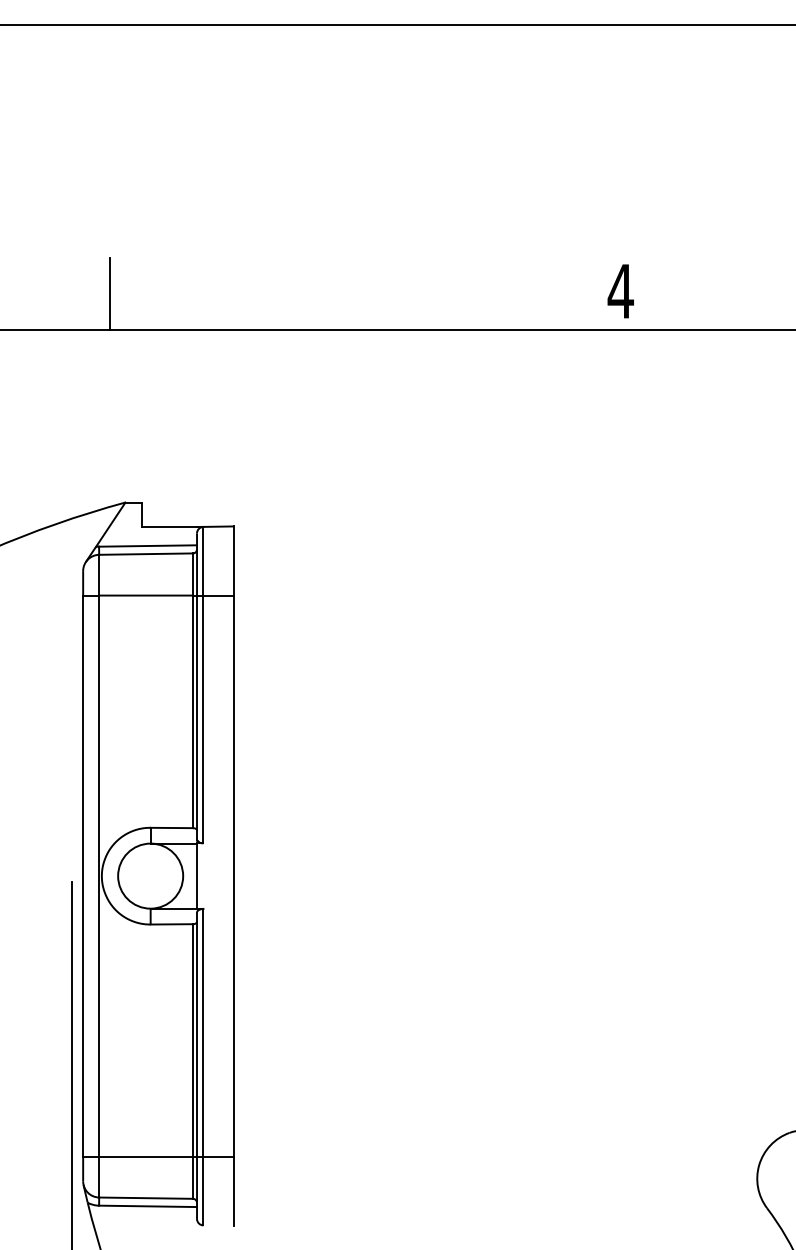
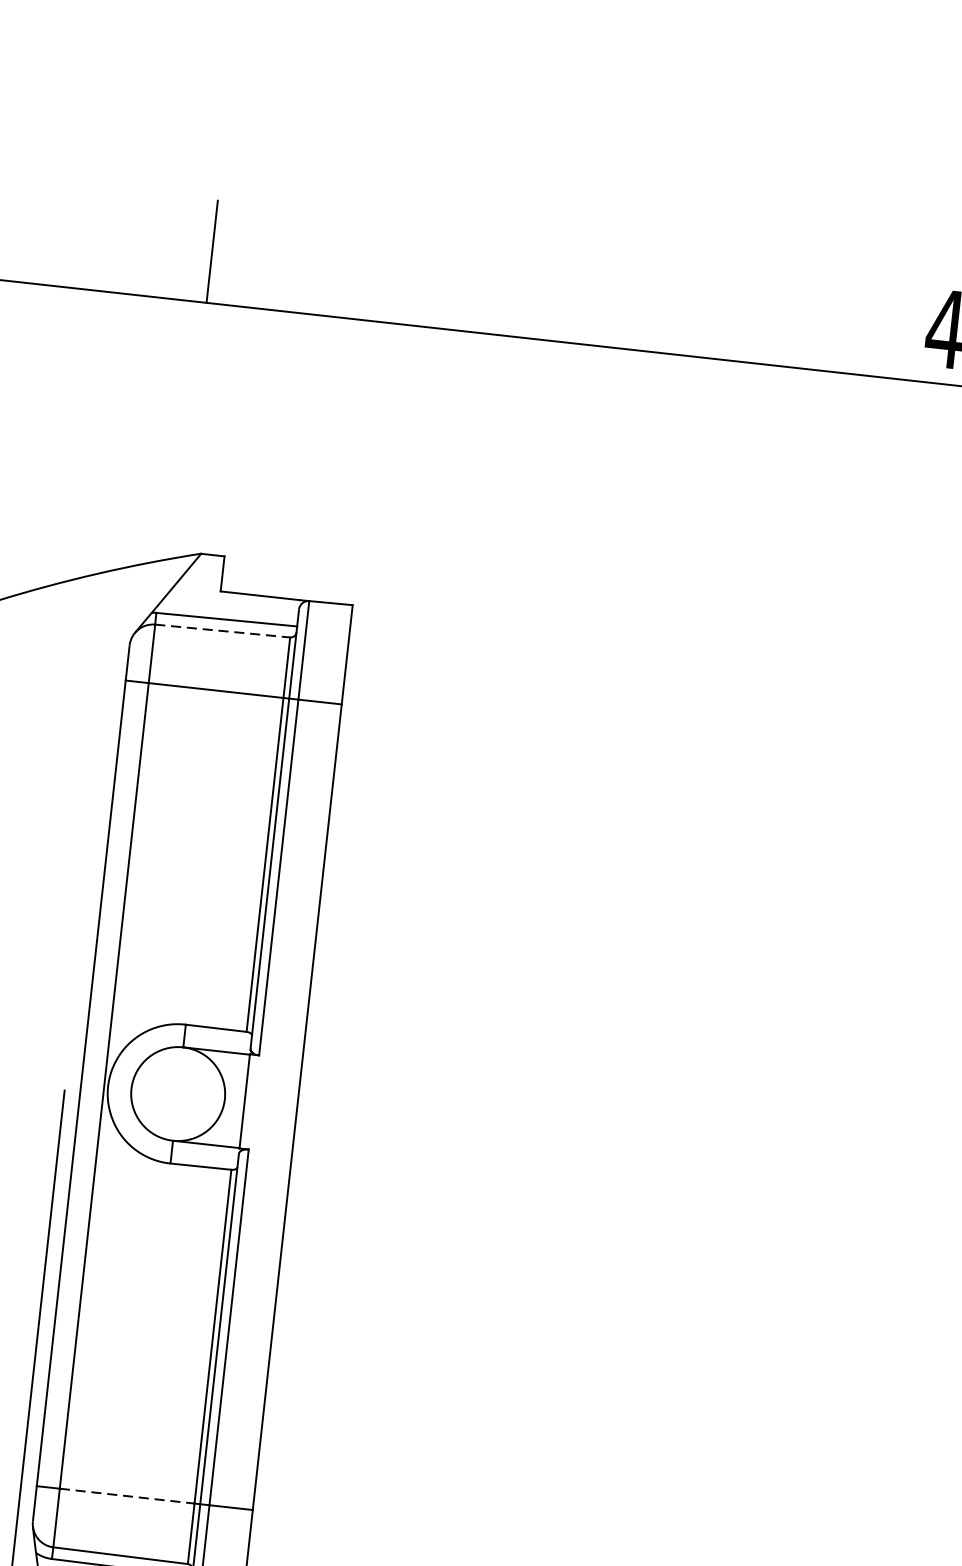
line: (146, 554) -> (223, 631), solid -> dashed
line: (146, 1156) -> (127, 1495), solid -> dashed

